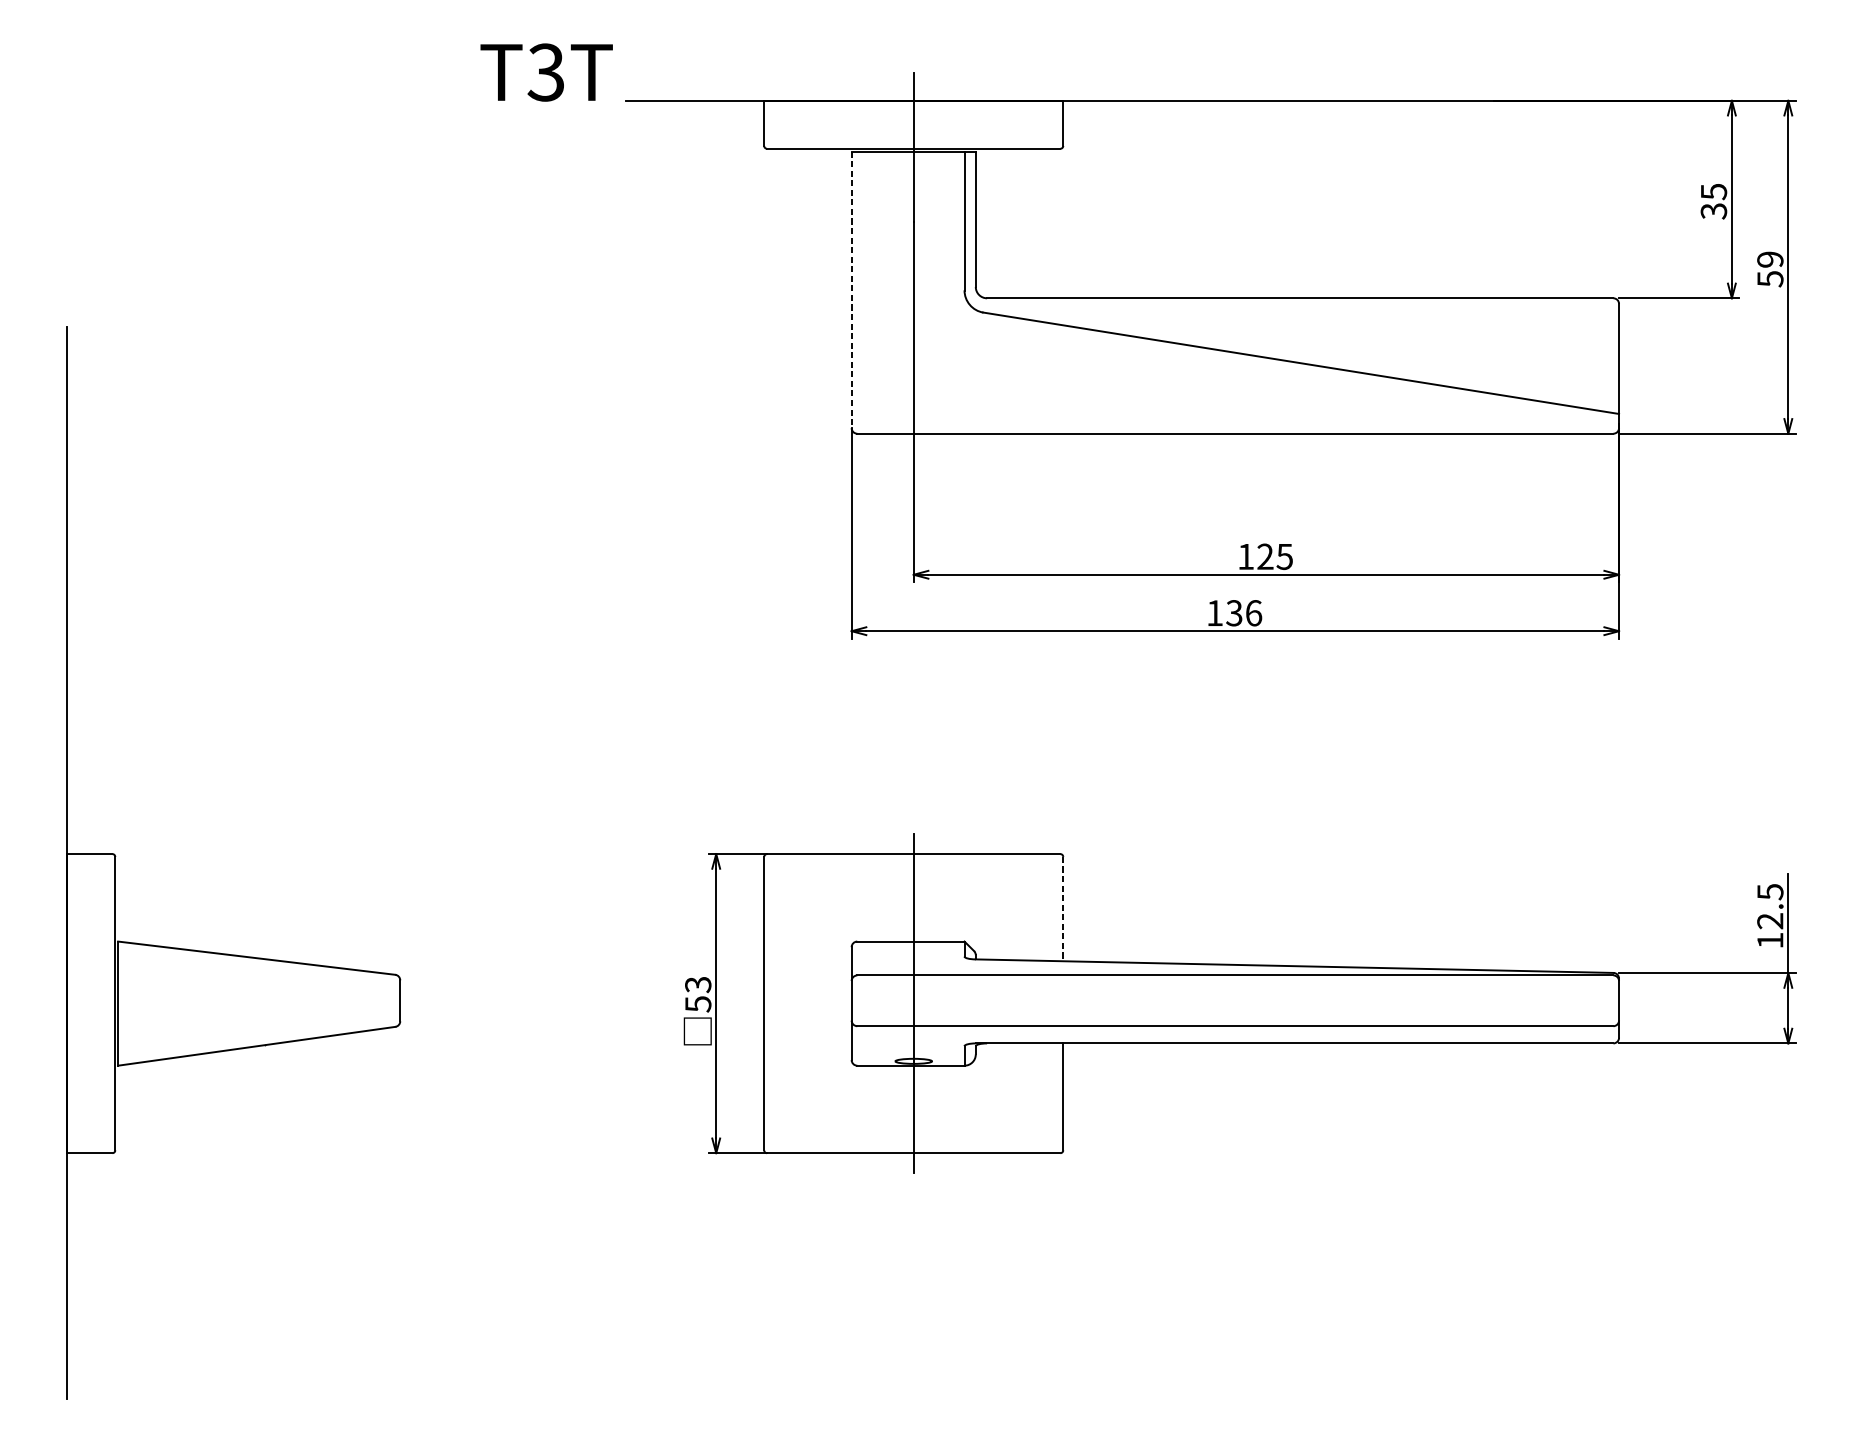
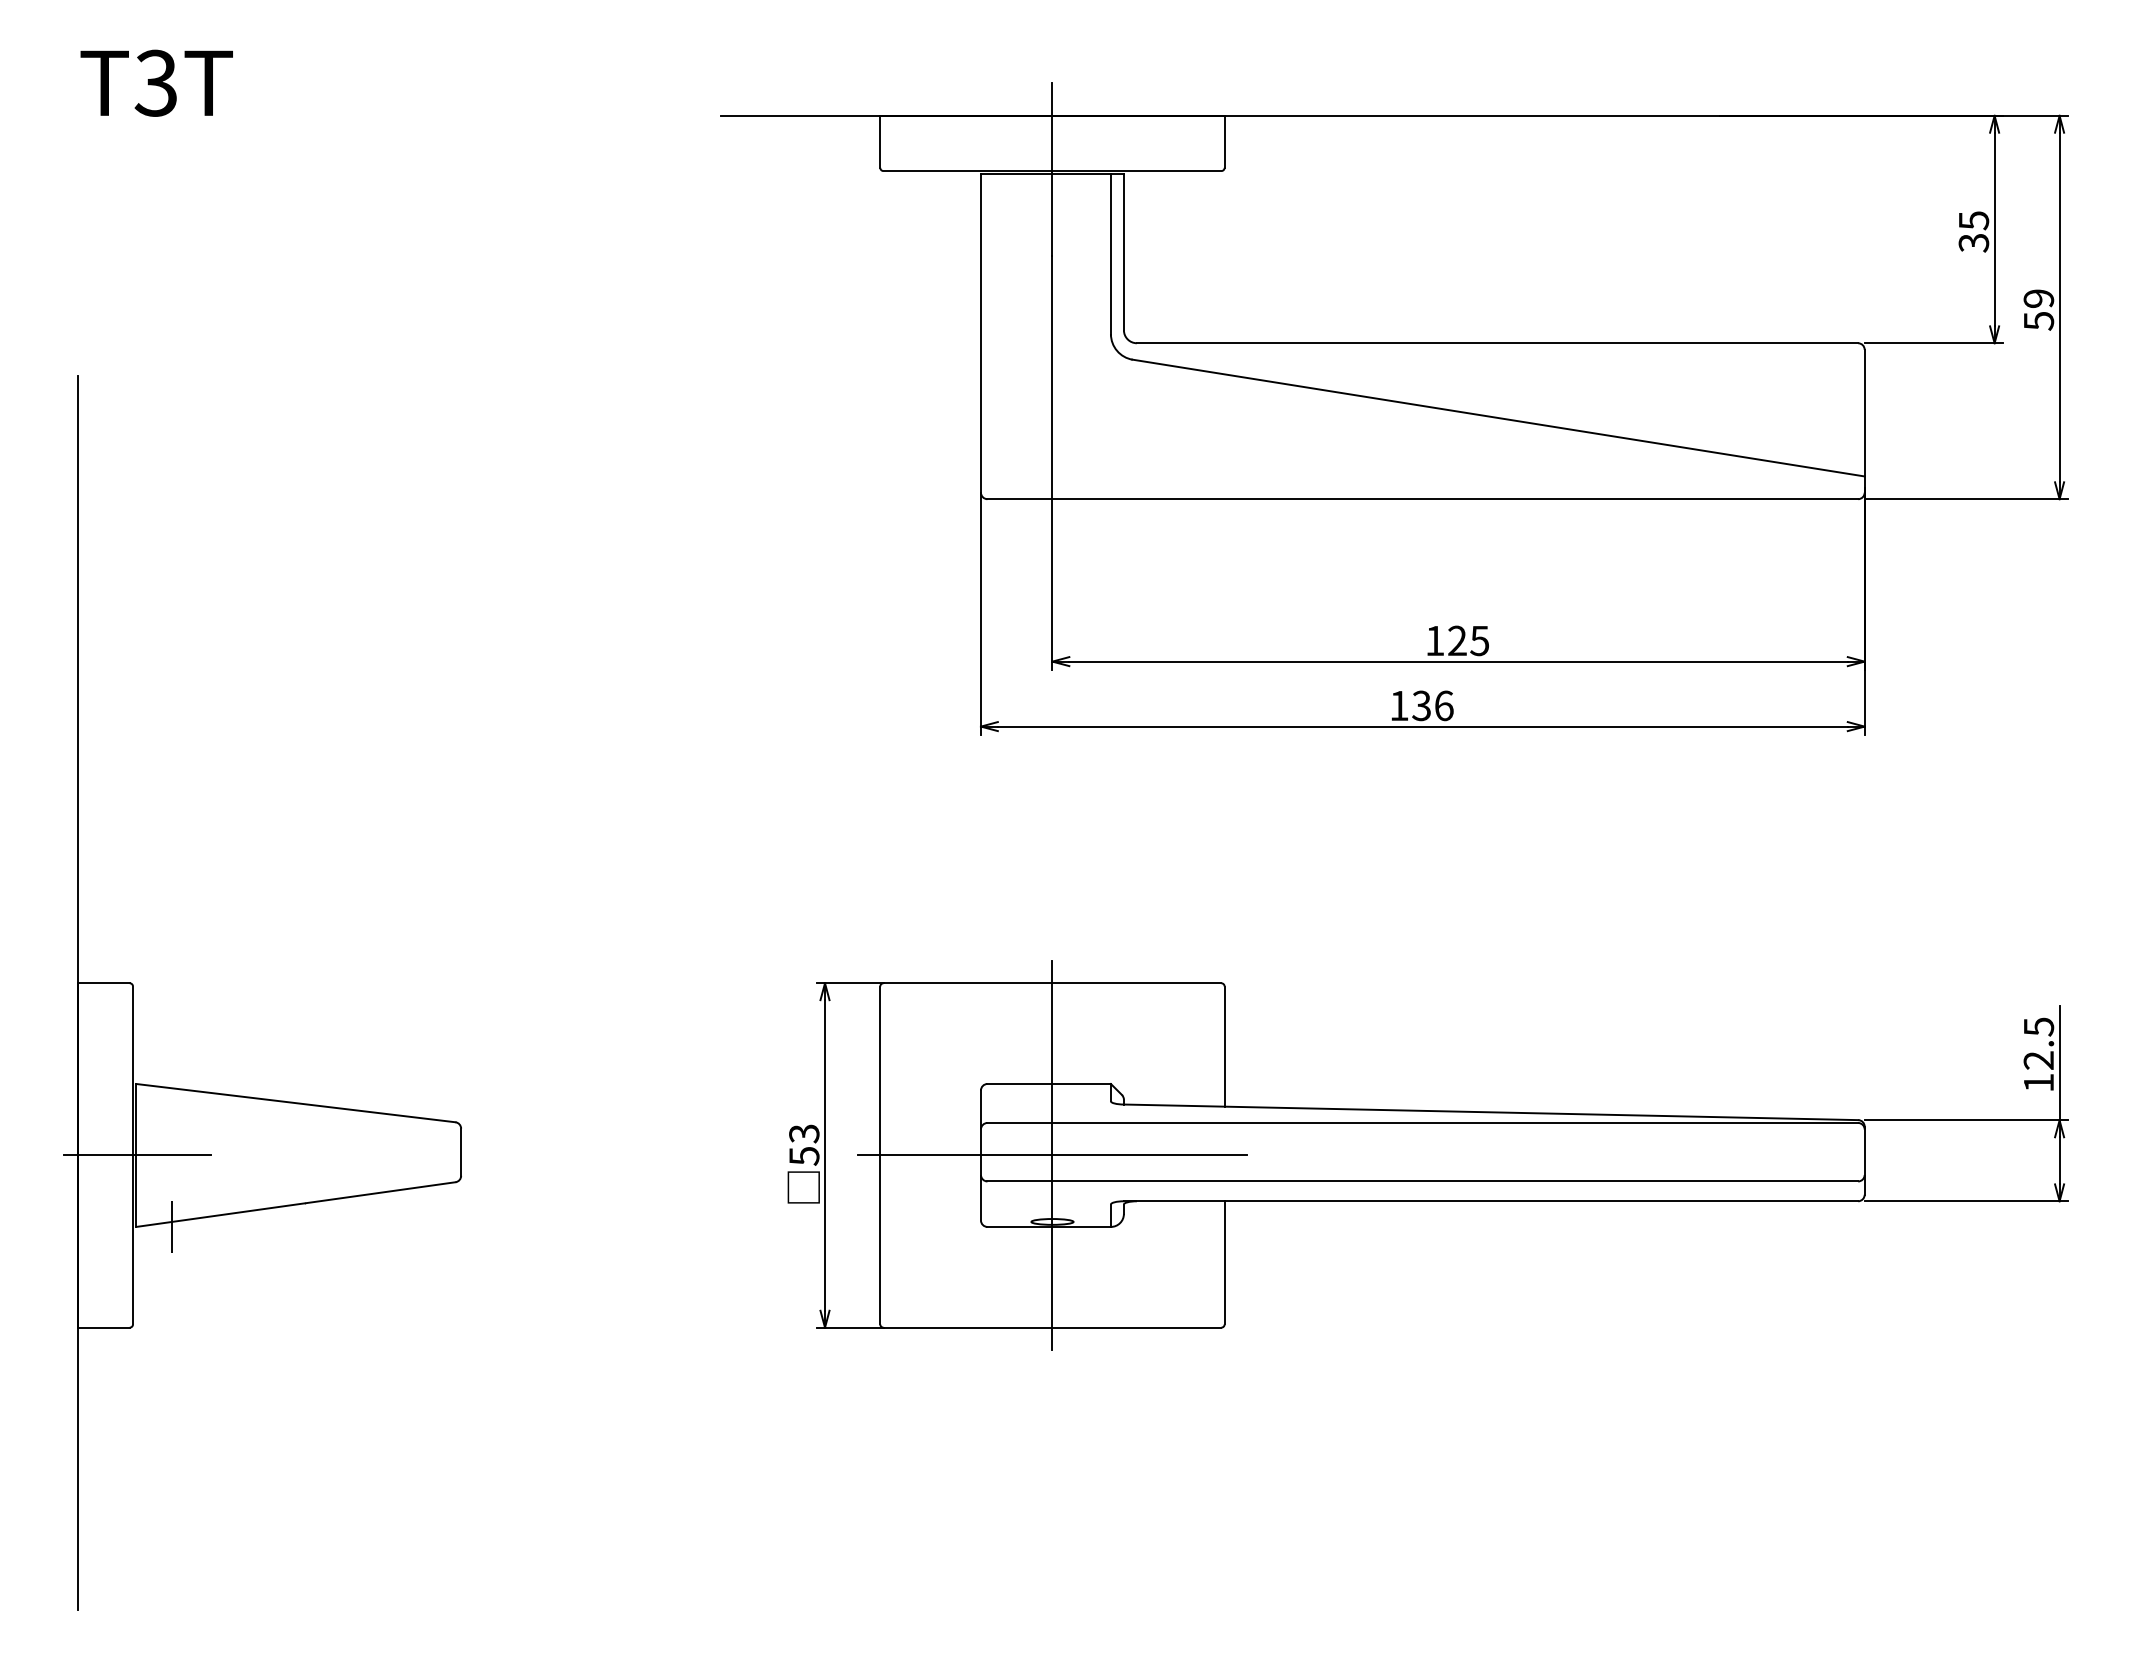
text: (546, 71) -> (156, 82), moved
line: (851, 290) -> (980, 334), dashed -> solid
line: (1063, 909) -> (1224, 1047), dashed -> solid
line: (119, 1003) -> (137, 1155), added
line: (913, 1003) -> (1052, 1155), added
line: (149, 1065) -> (172, 1226), added

